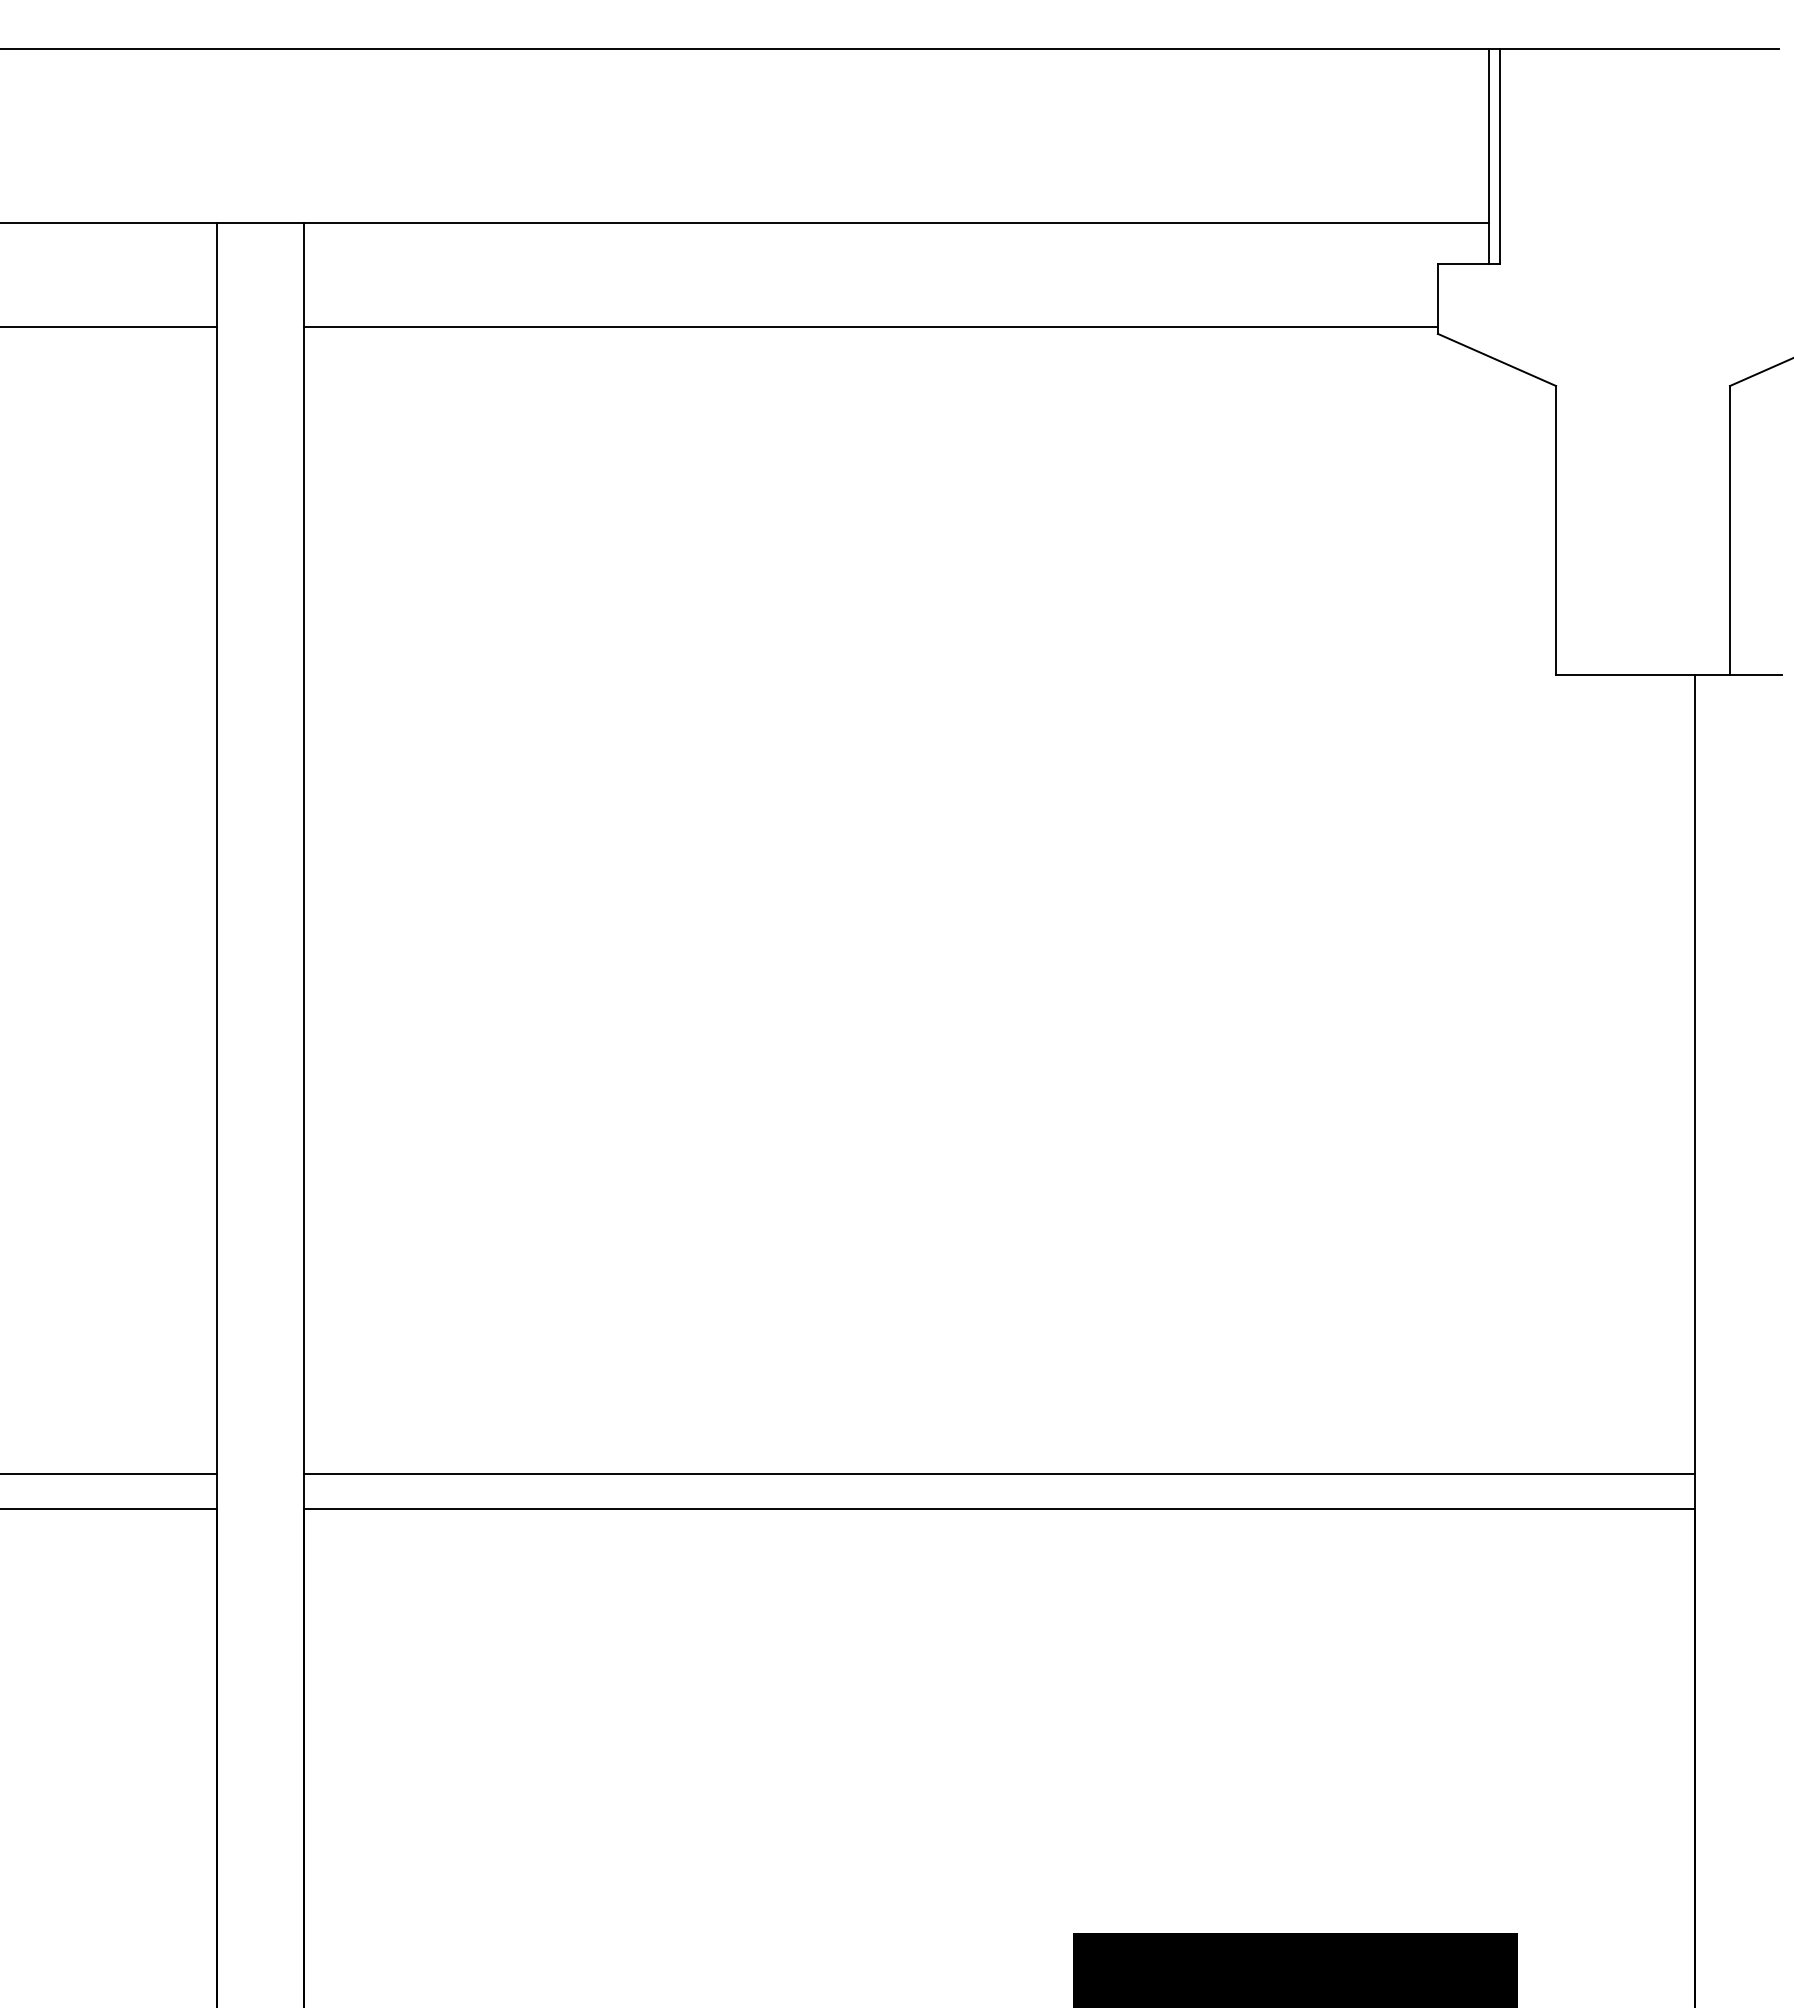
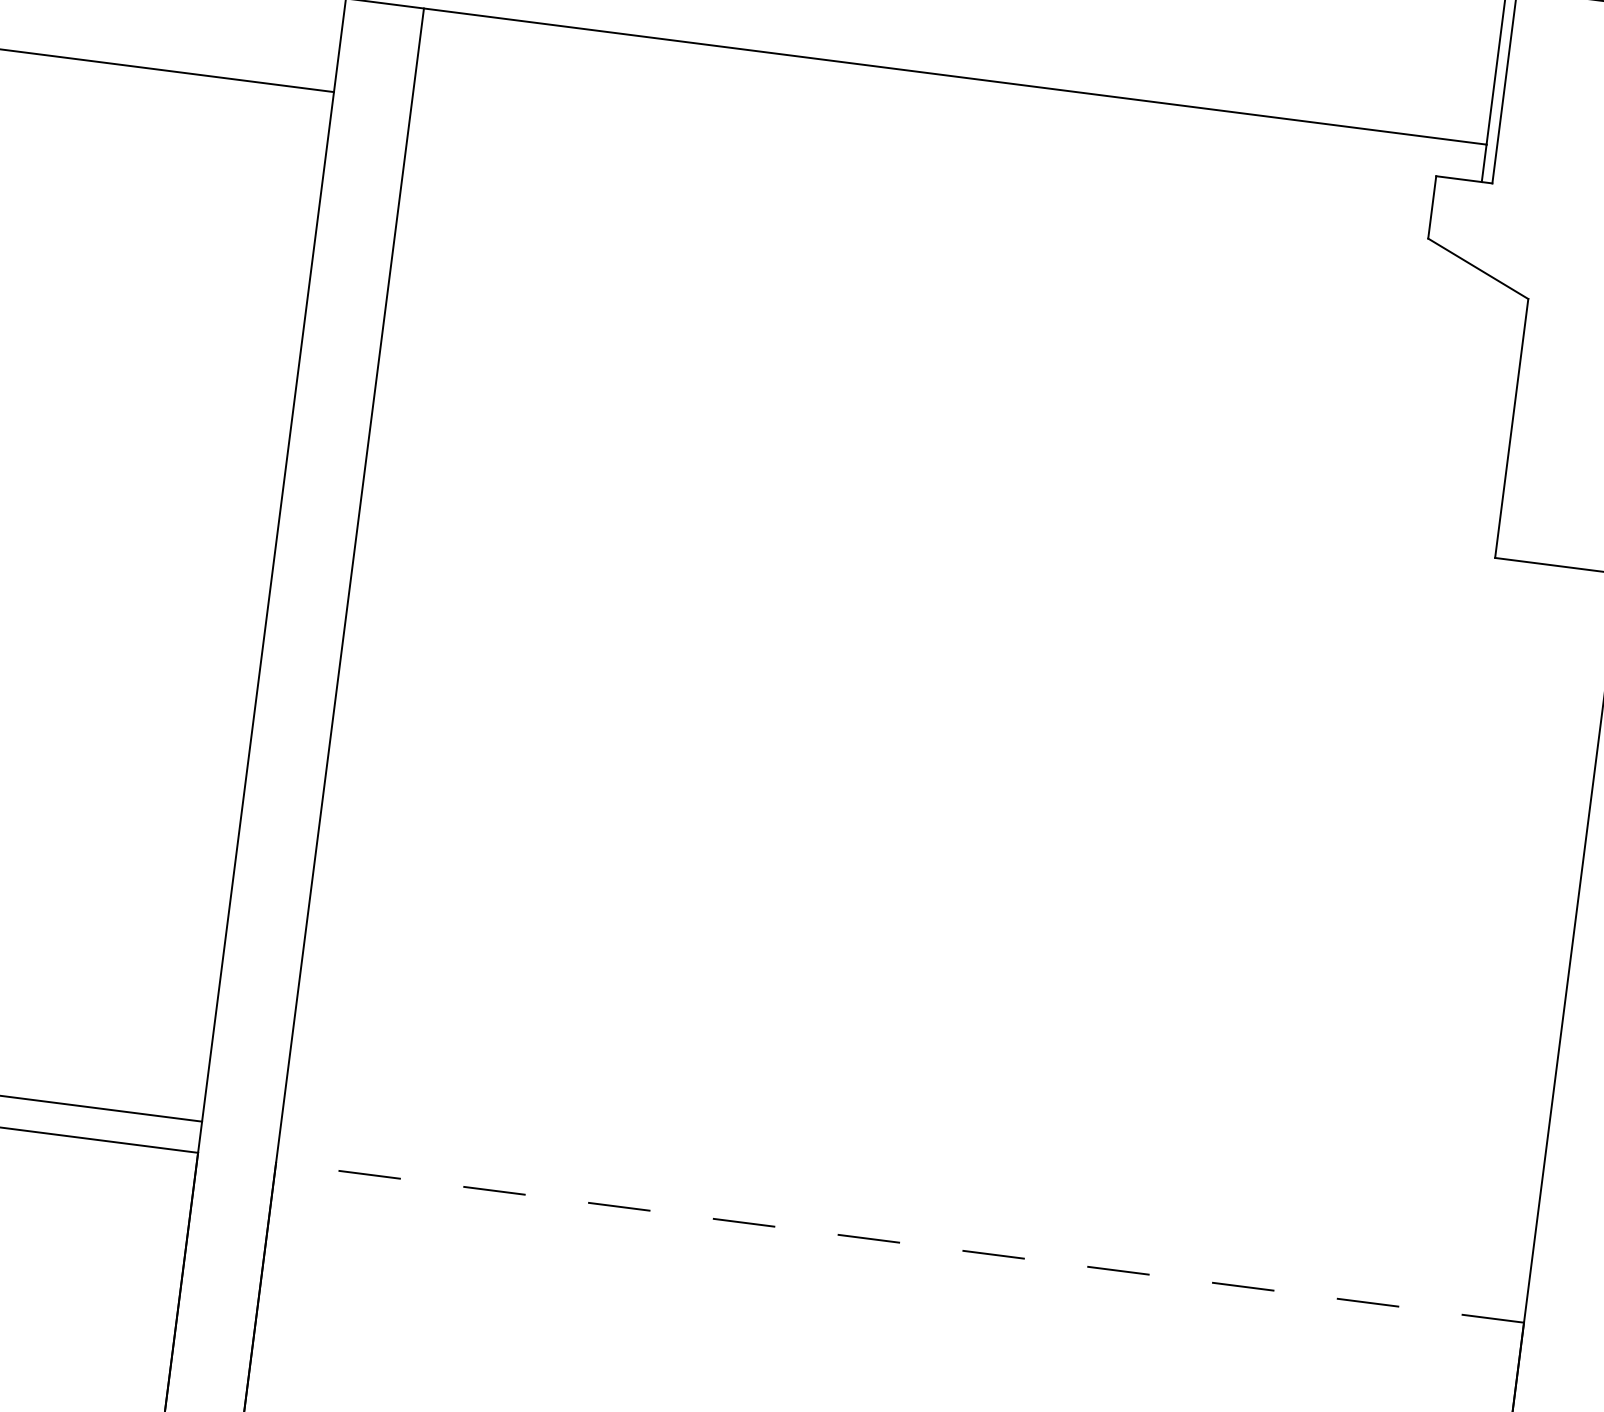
line: (870, 326) -> (920, 166), removed
line: (999, 1474) -> (903, 1211), removed
line: (999, 1509) -> (899, 1242), solid -> dashed

